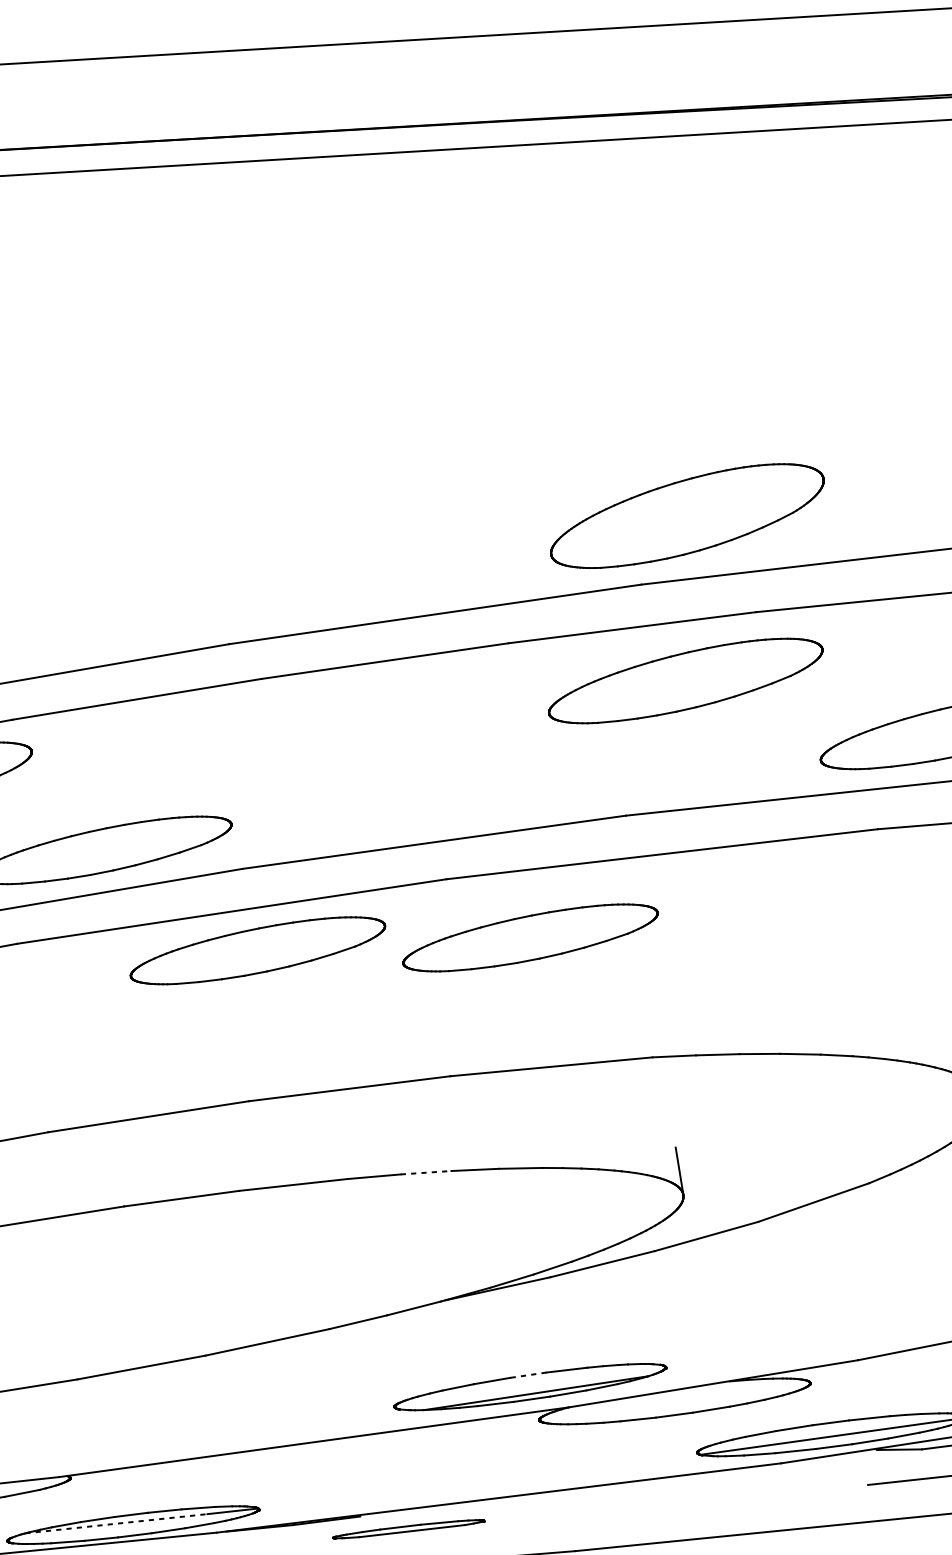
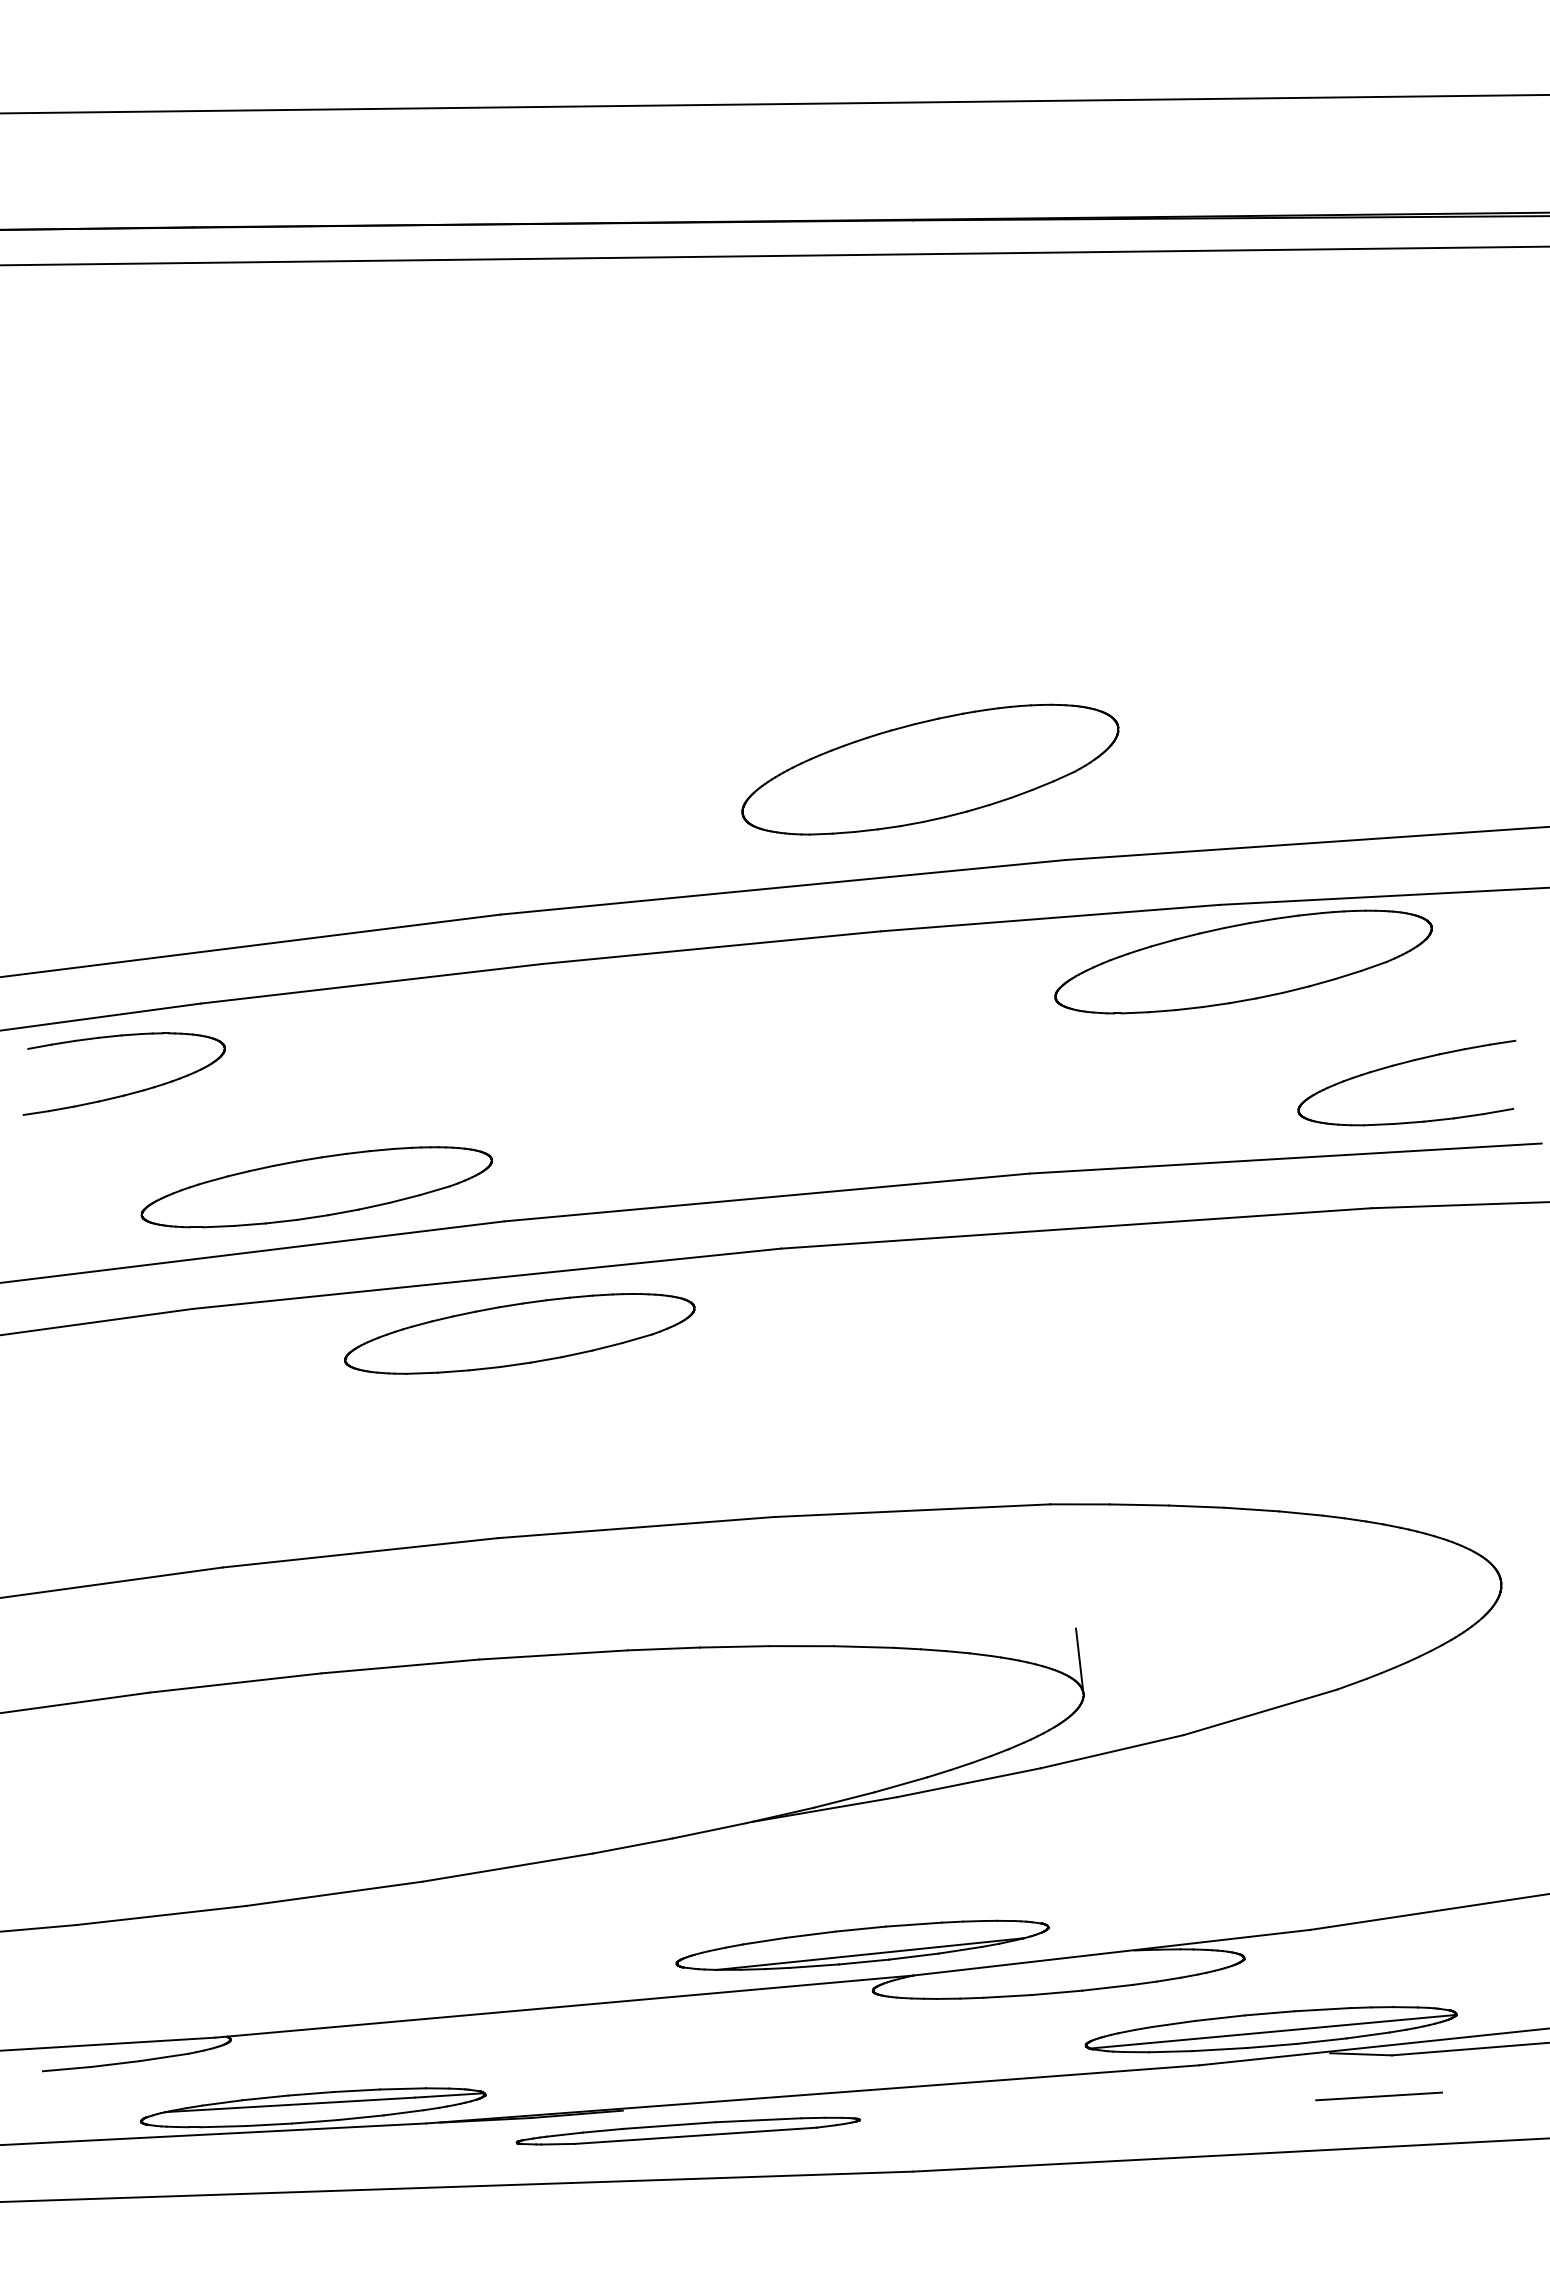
part: (687, 515) -> (930, 769), moved
part: (685, 680) -> (1243, 961), moved
part: (530, 937) -> (891, 1333), removed
line: (426, 1172) -> (734, 1646), dashed -> solid
line: (528, 1375) -> (860, 1929), dashed -> solid
line: (116, 1523) -> (290, 2104), dashed -> solid
part: (408, 1528) -> (687, 2130), size x1.67

